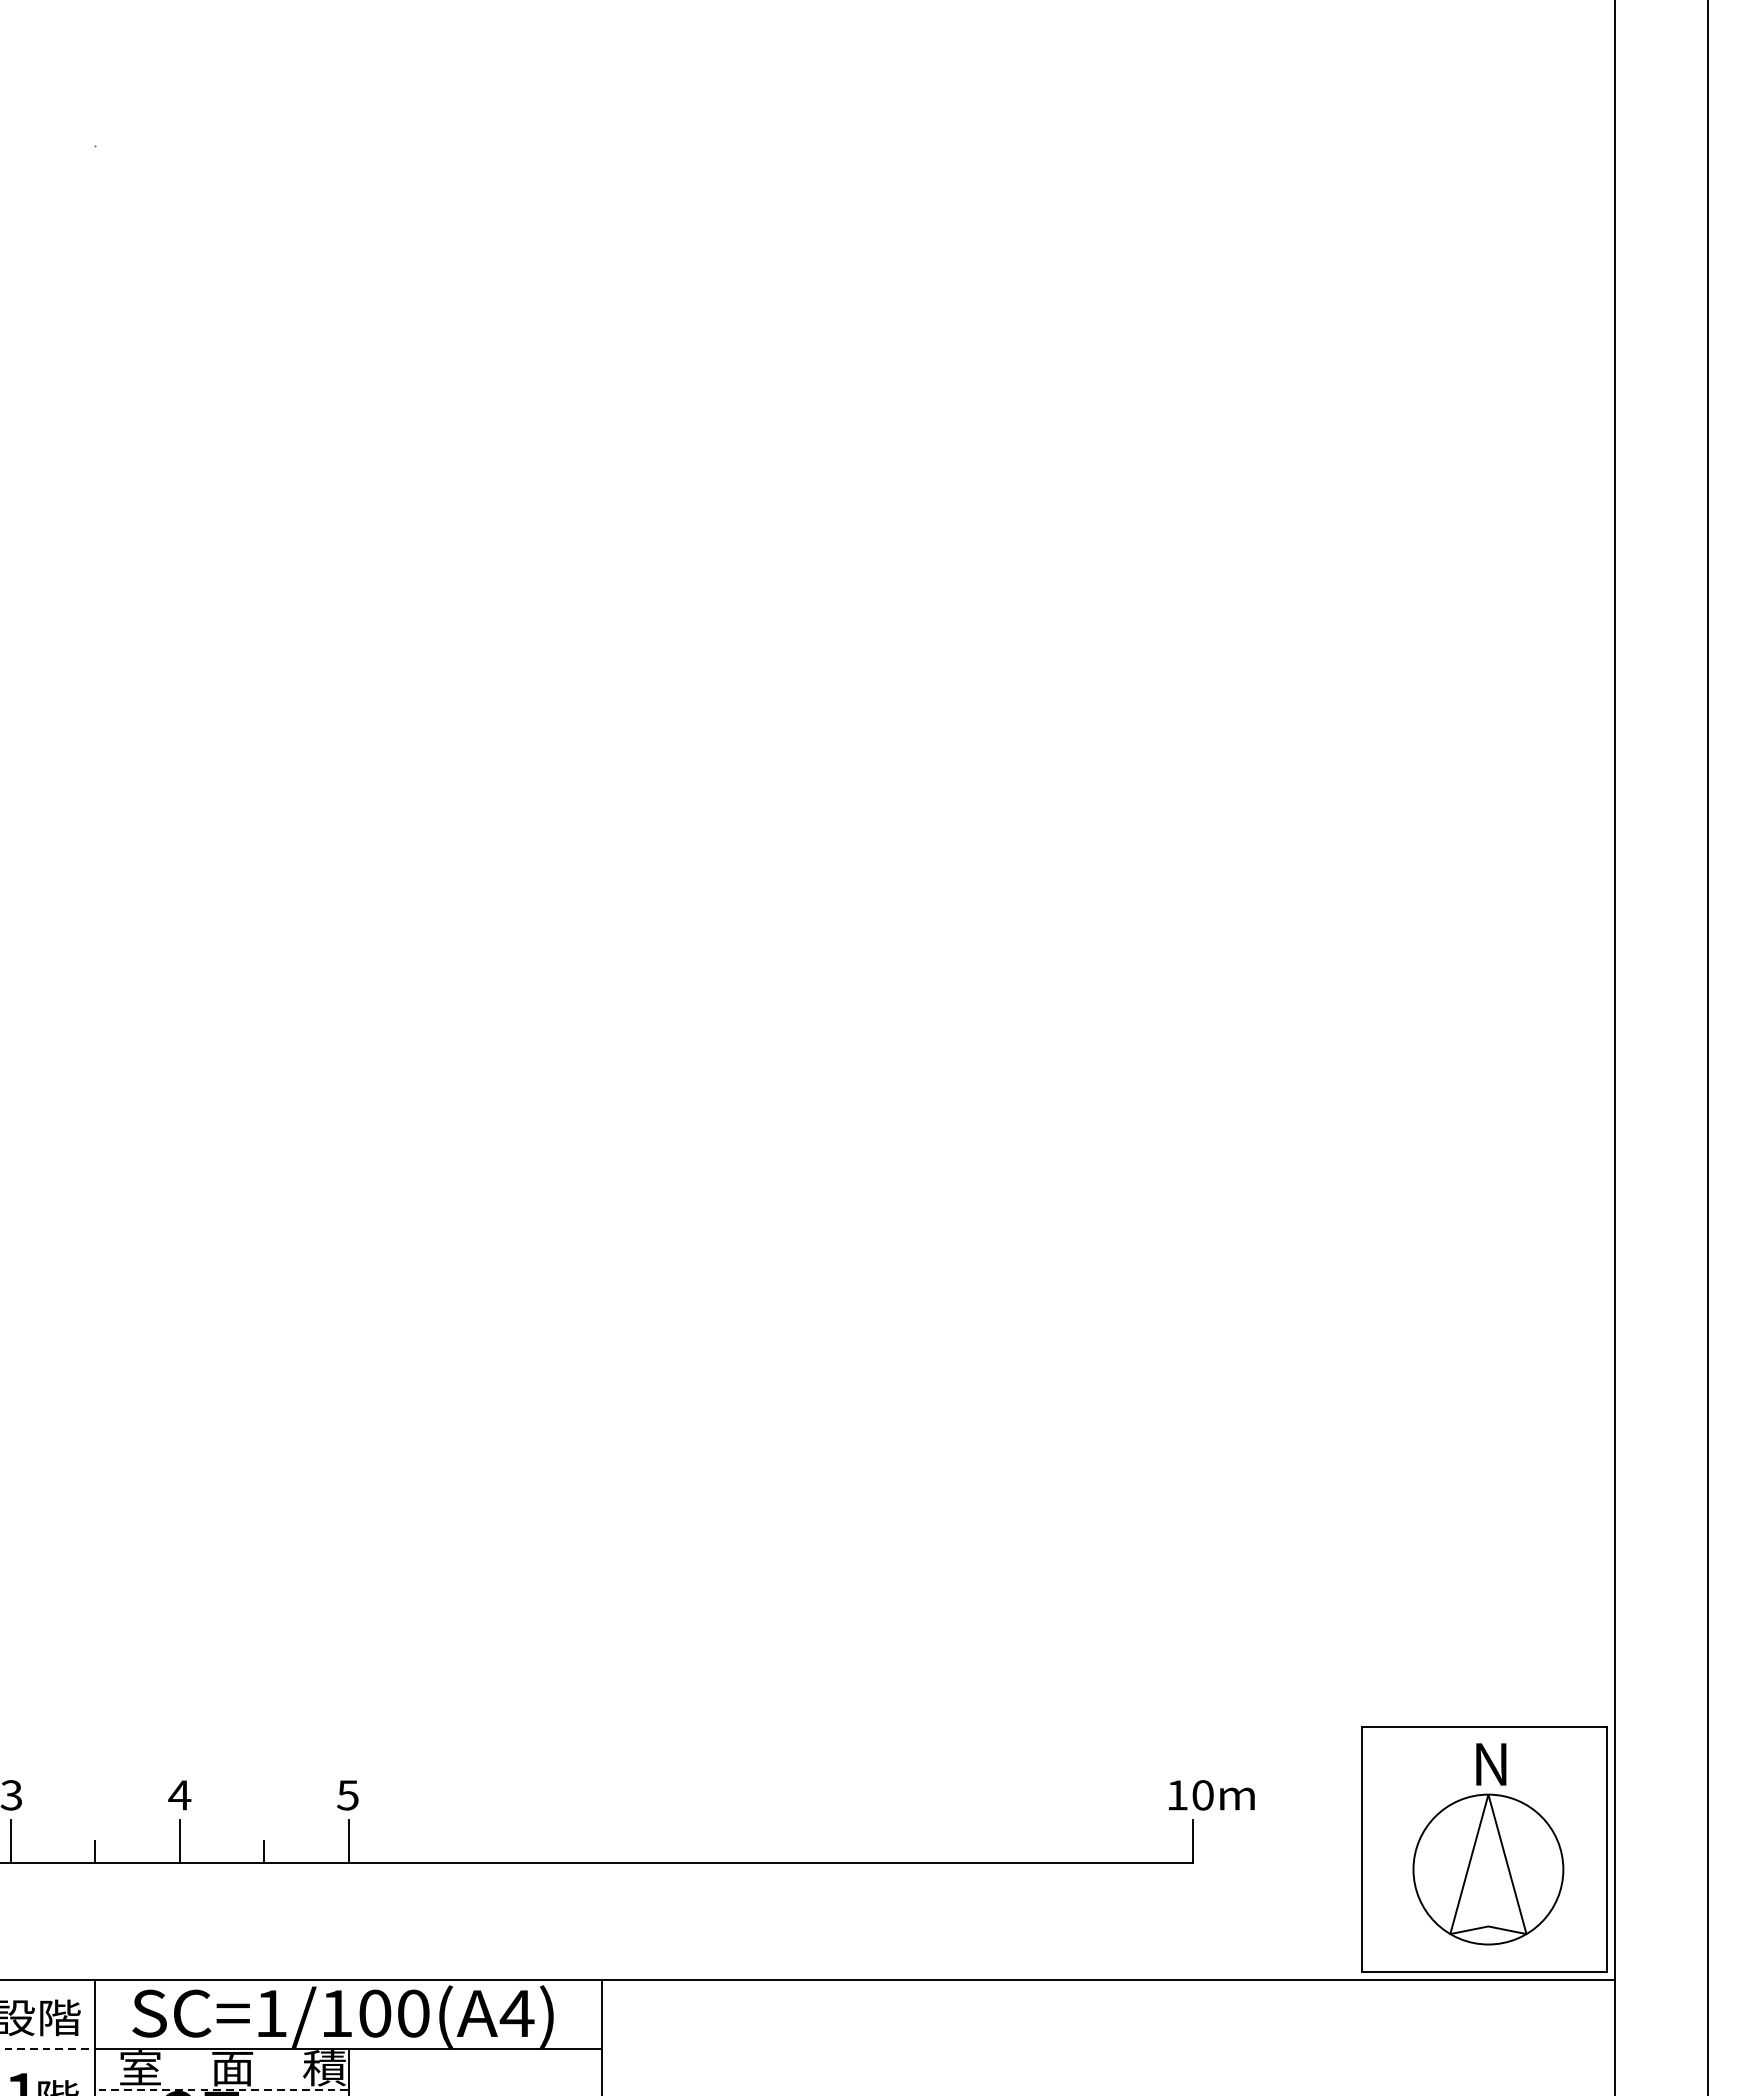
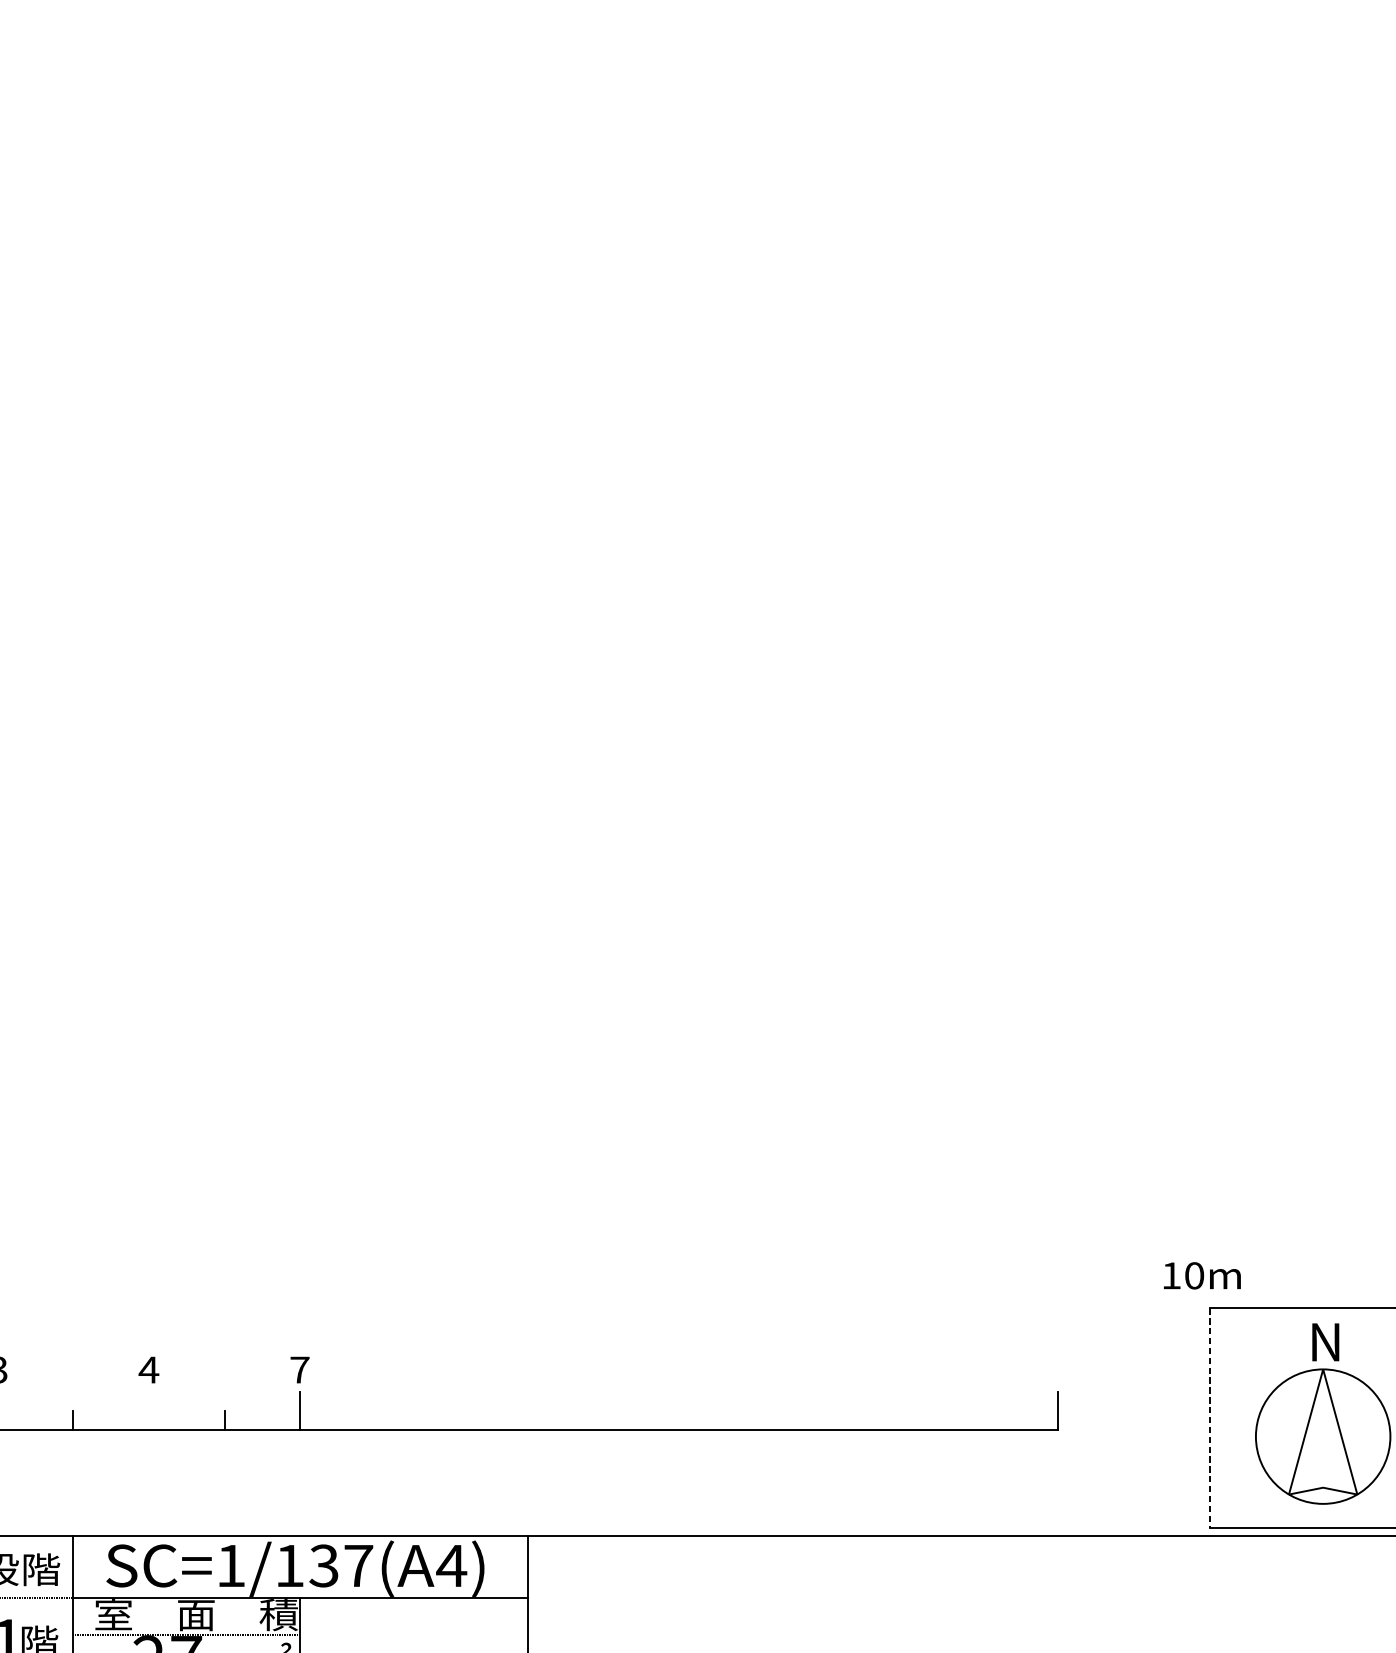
text: (347, 1795) -> (299, 1370), 5 -> 7
text: (1211, 1795) -> (1202, 1275), moved
line: (179, 1841) -> (148, 1411), removed
line: (1361, 1849) -> (1209, 1418), solid -> dashed
text: (393, 2013) -> (340, 1565), SC=1/100(A4) -> SC=1/137(A4)

